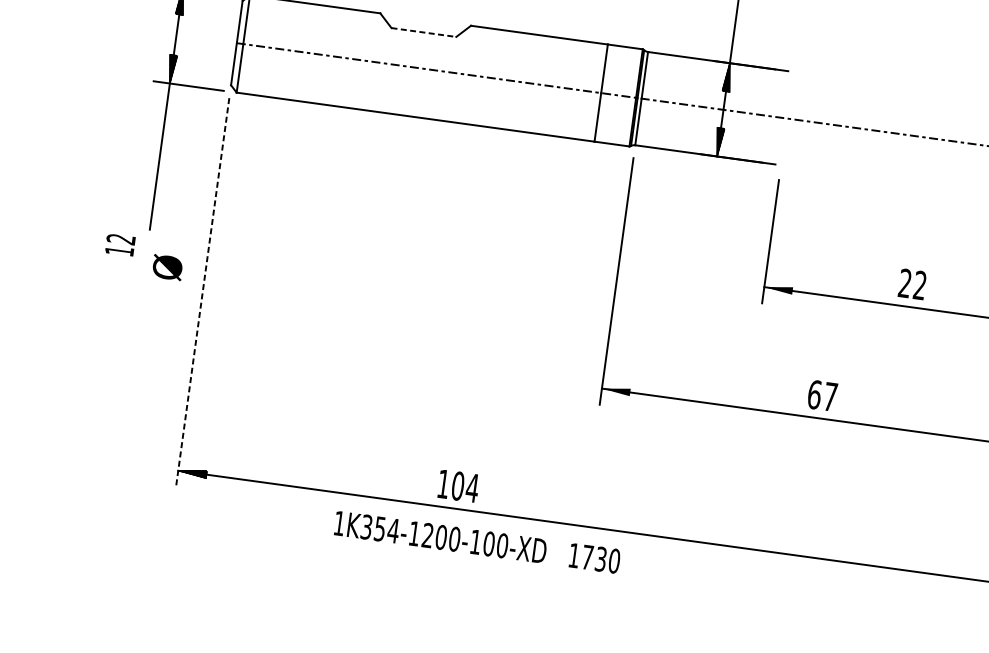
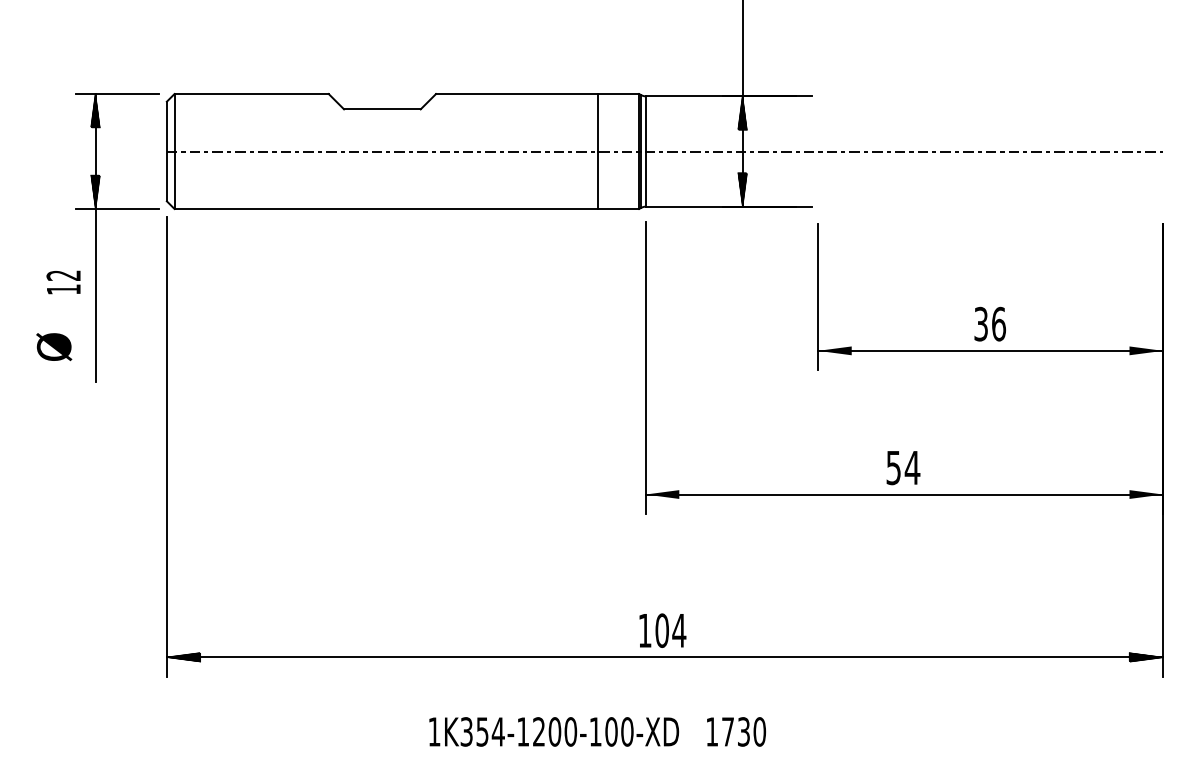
line: (423, 32) -> (382, 109), dashed -> solid
text: (120, 245) -> (63, 282), moved
text: (167, 267) -> (54, 346), moved
text: (913, 283) -> (990, 323), 22 -> 36
line: (202, 293) -> (166, 447), dashed -> solid
text: (822, 395) -> (903, 467), 67 -> 54
text: (458, 486) -> (662, 630), moved
text: (477, 542) -> (597, 731), moved

